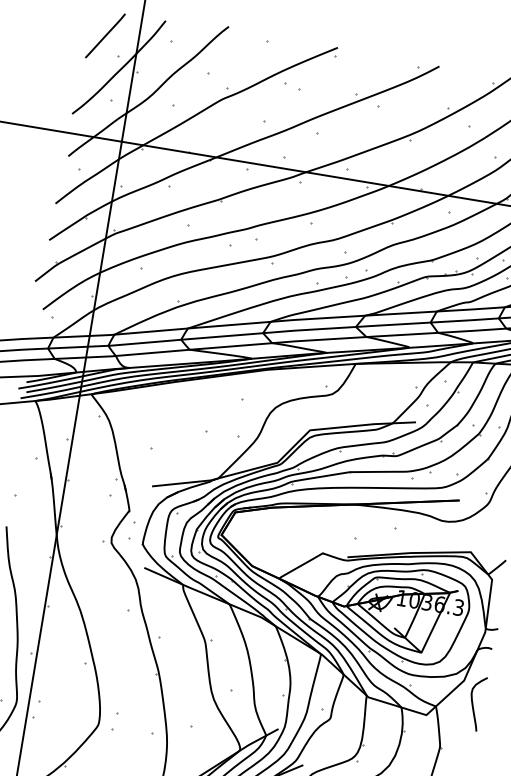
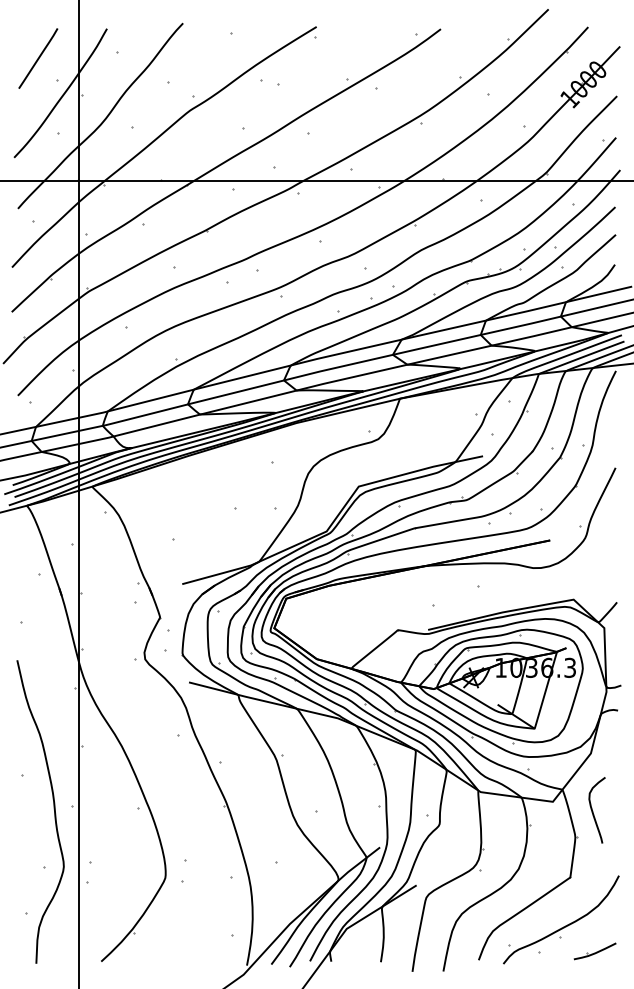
curve: (473, 704) -> (593, 811), moved

